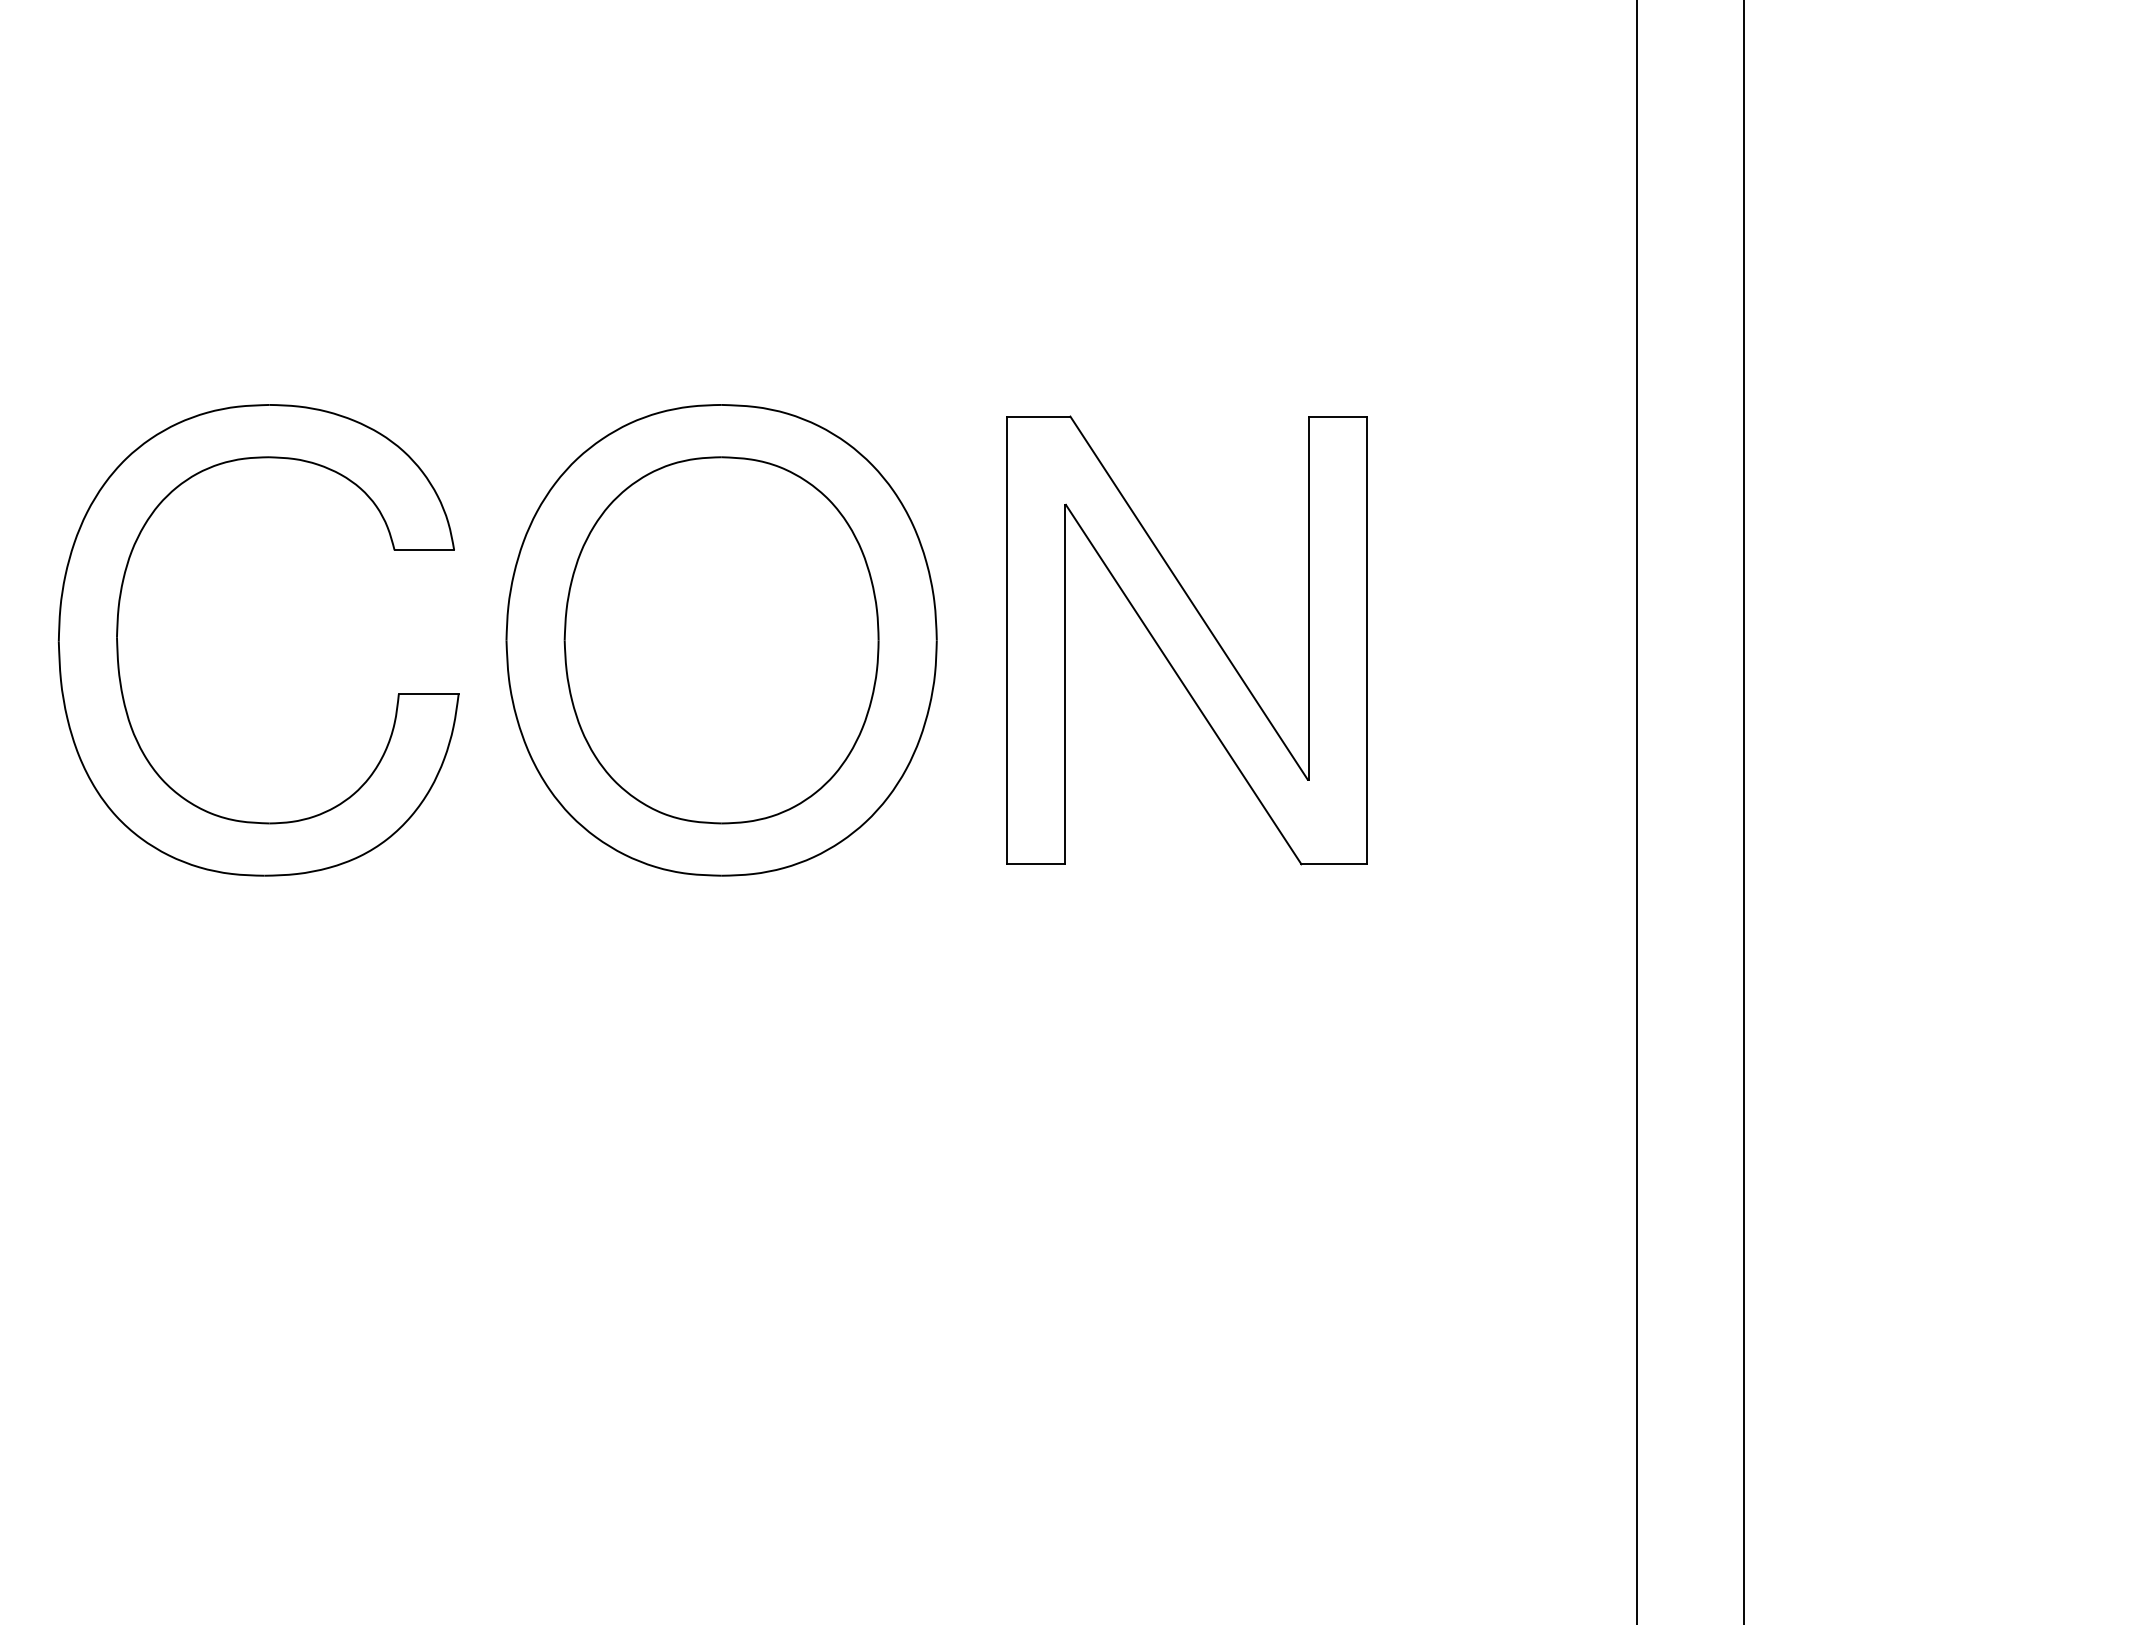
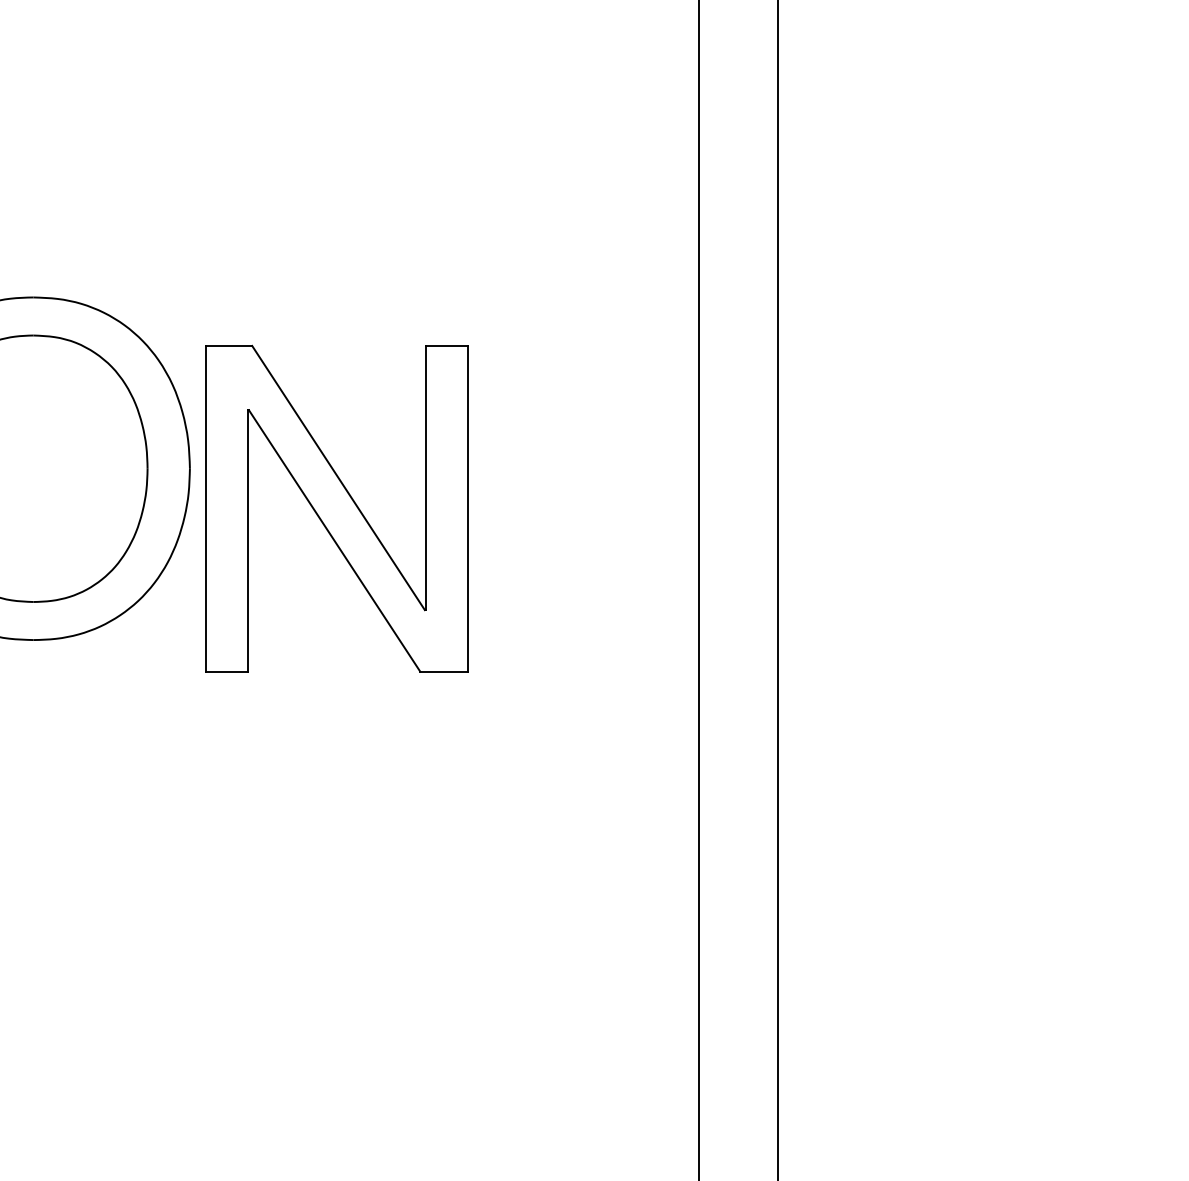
part: (1186, 640) -> (336, 508), moved

